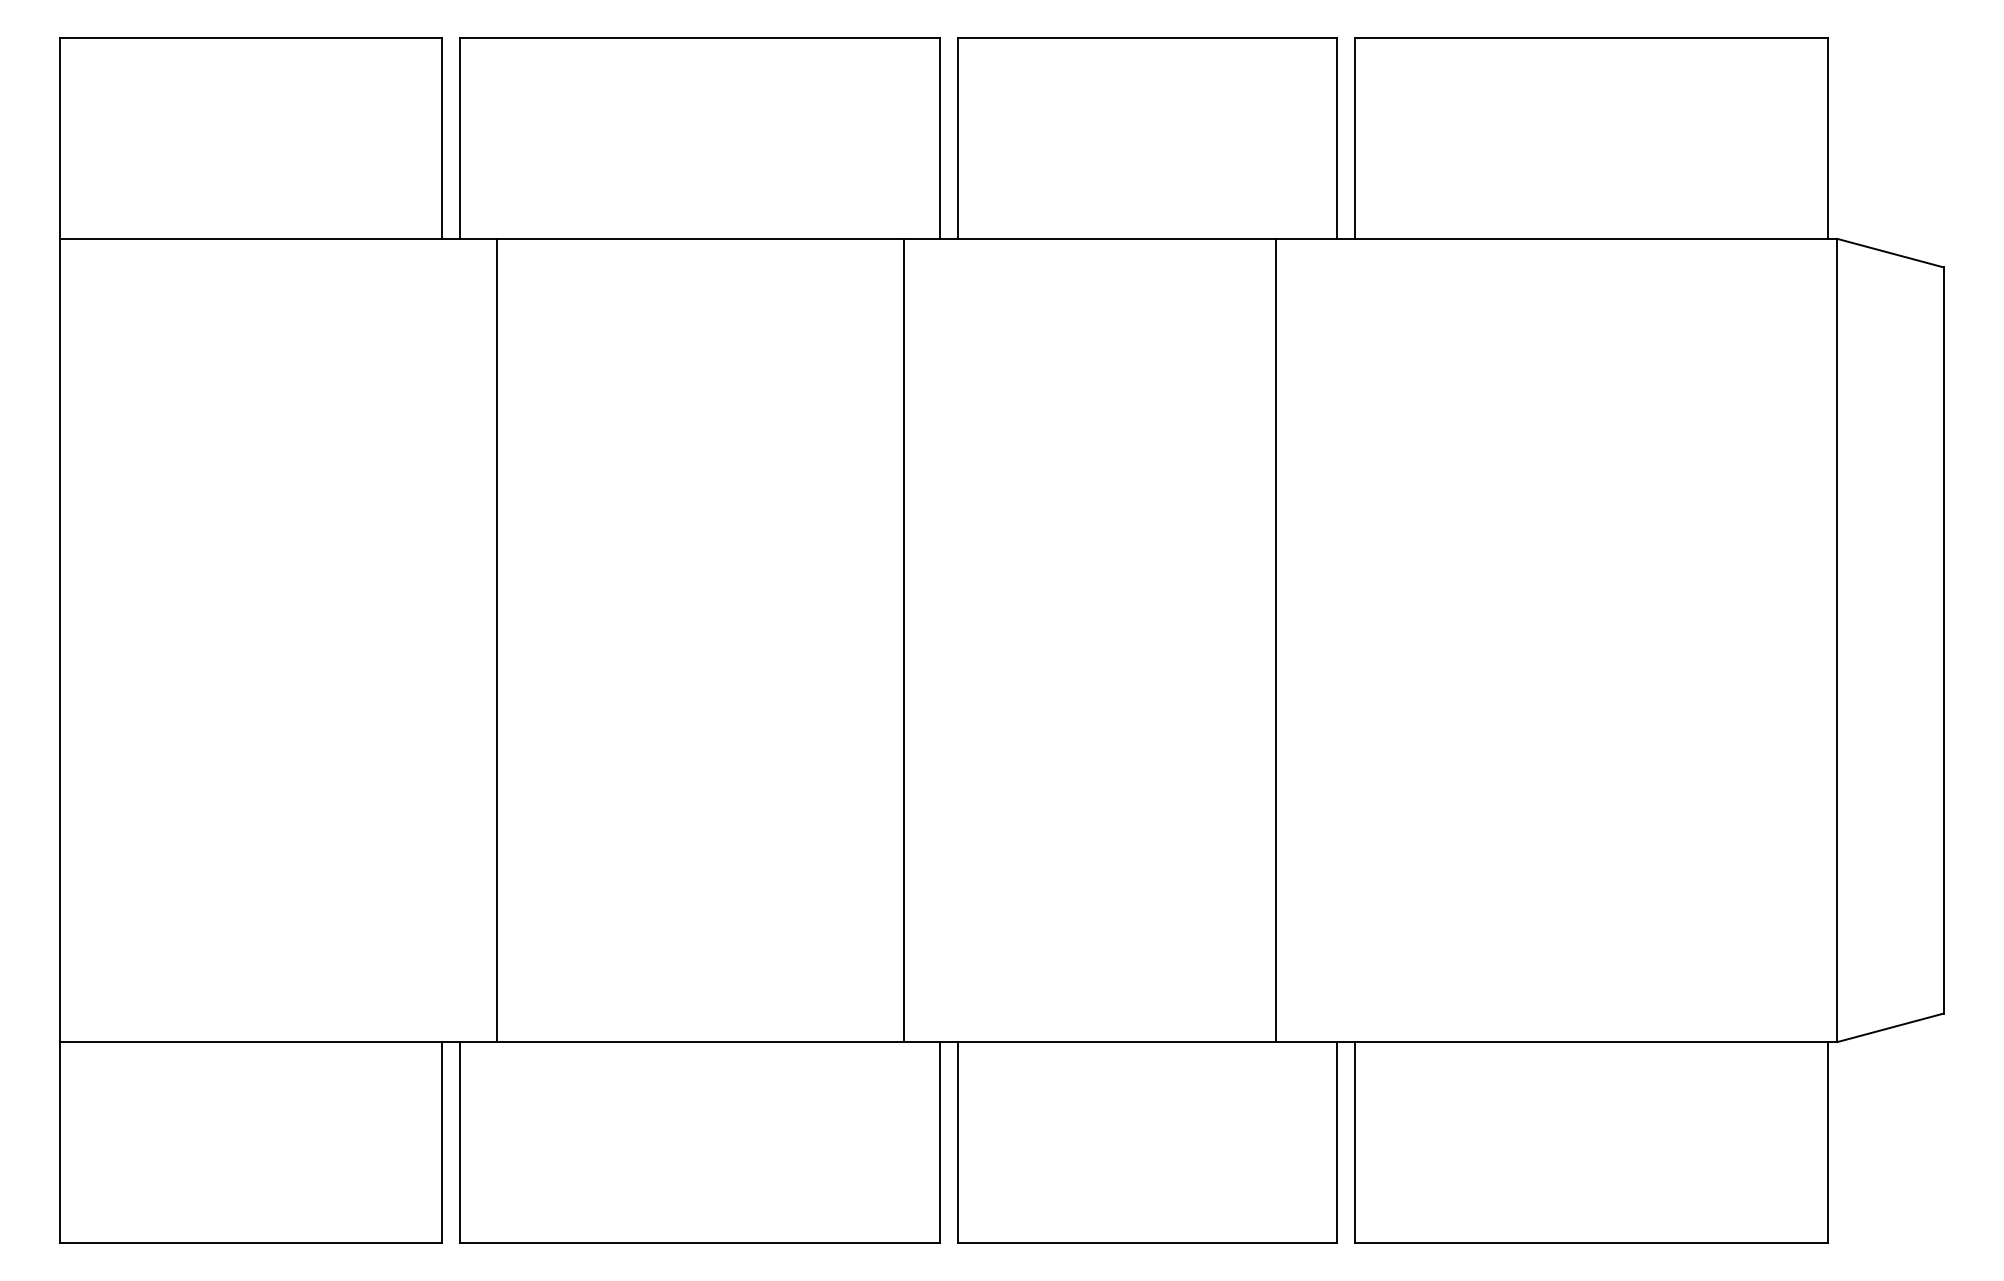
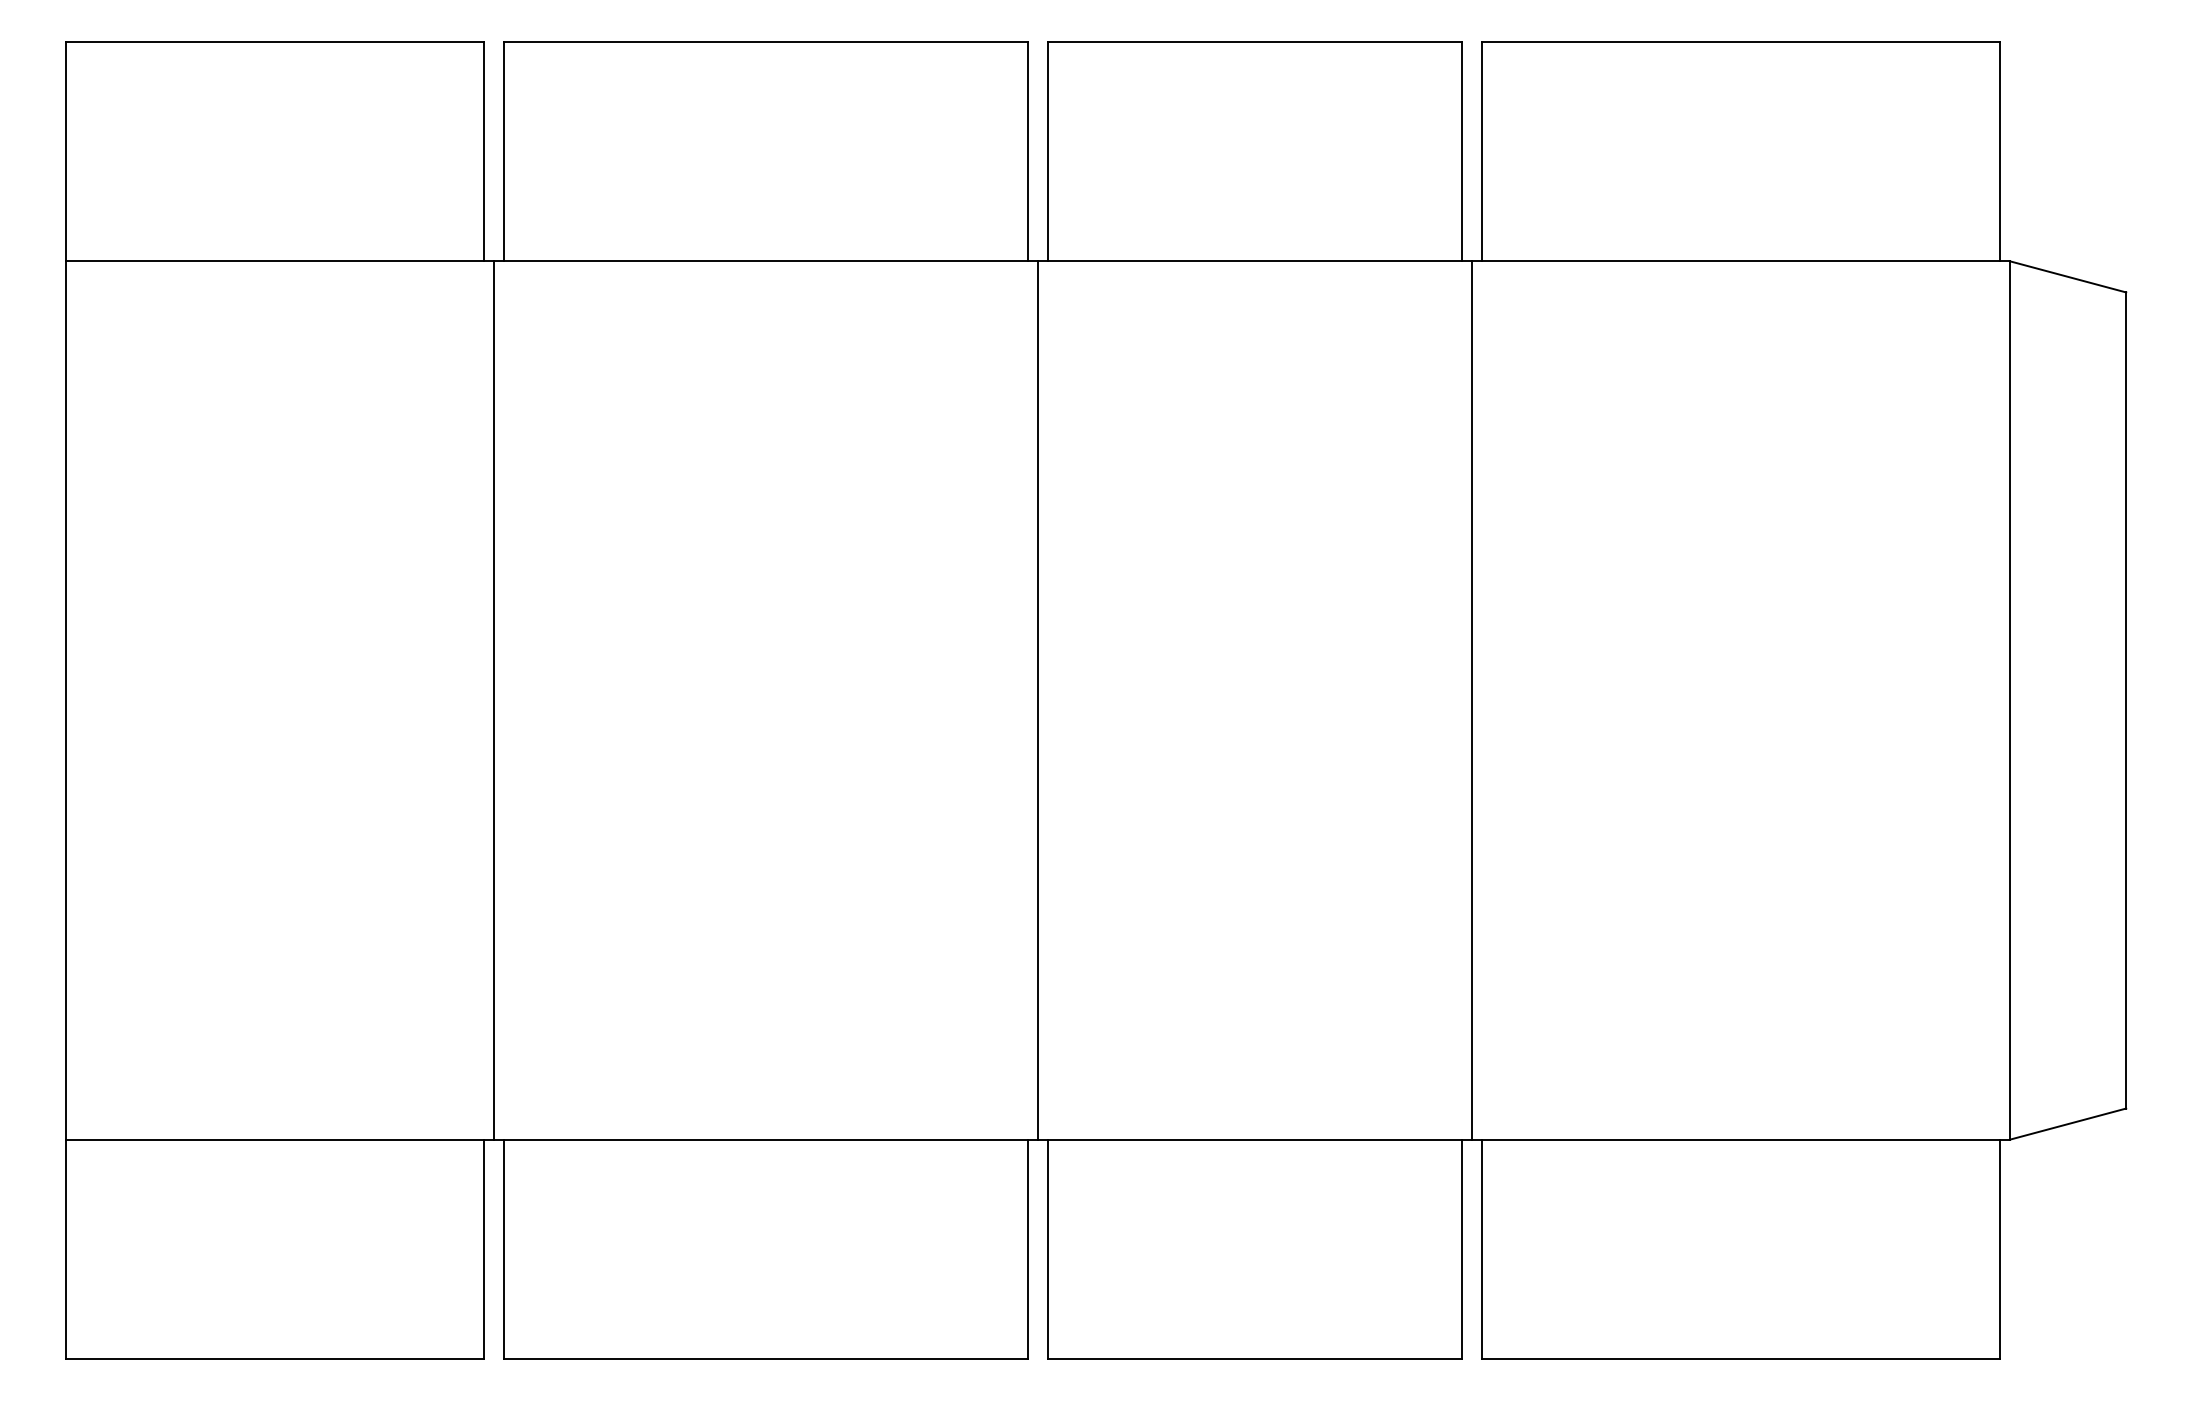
line: (497, 640) -> (493, 700), moved
line: (903, 640) -> (1037, 700), moved
line: (1276, 640) -> (1472, 700), moved

